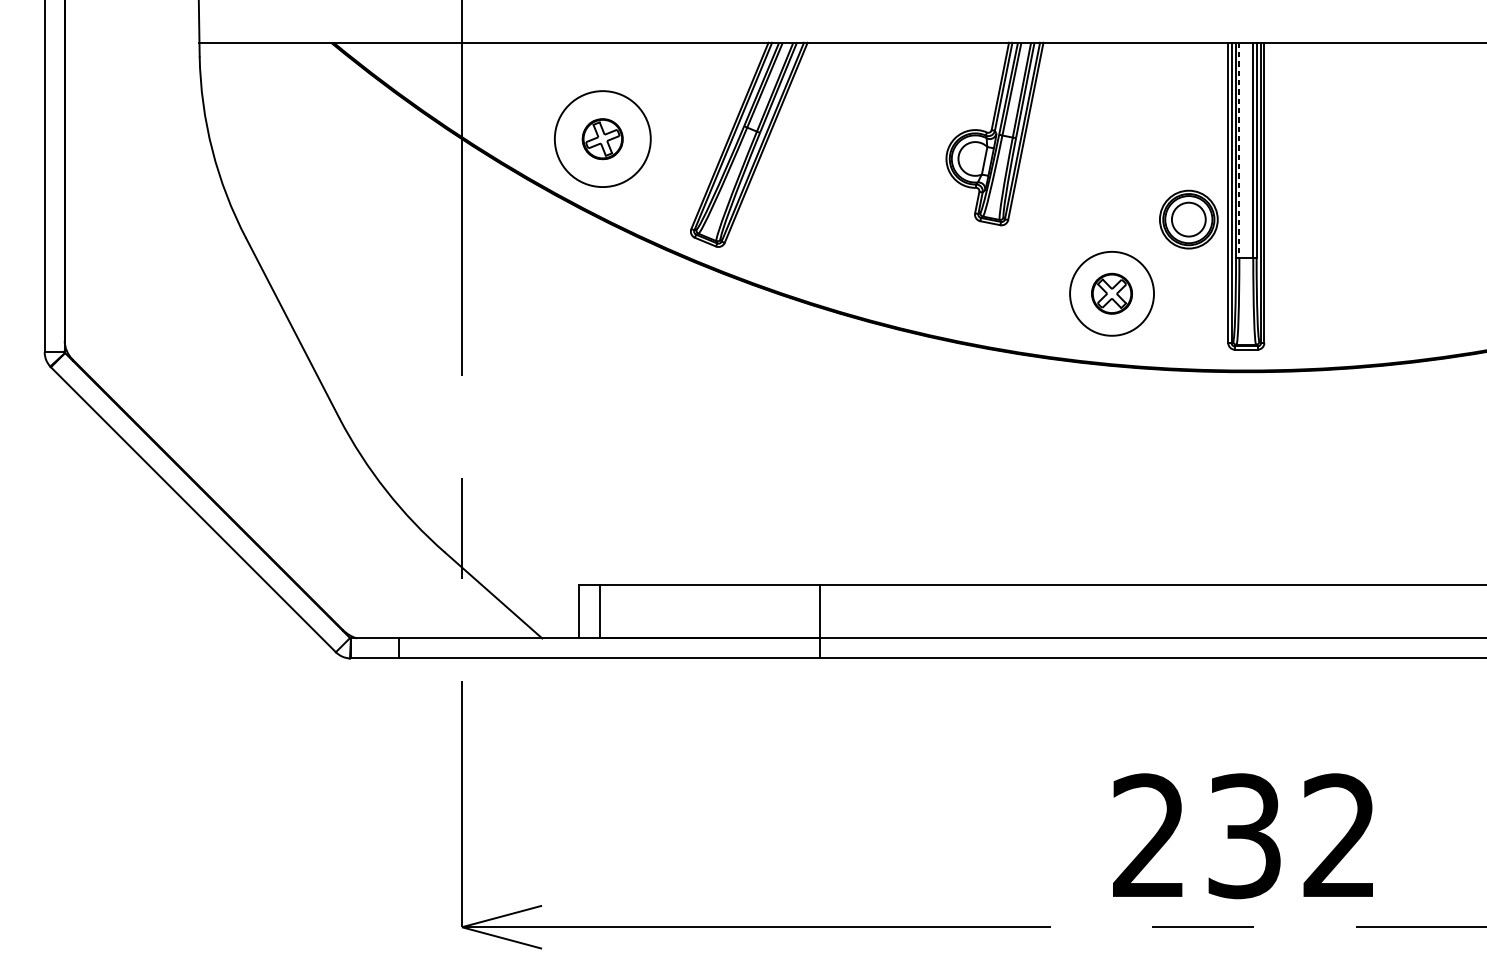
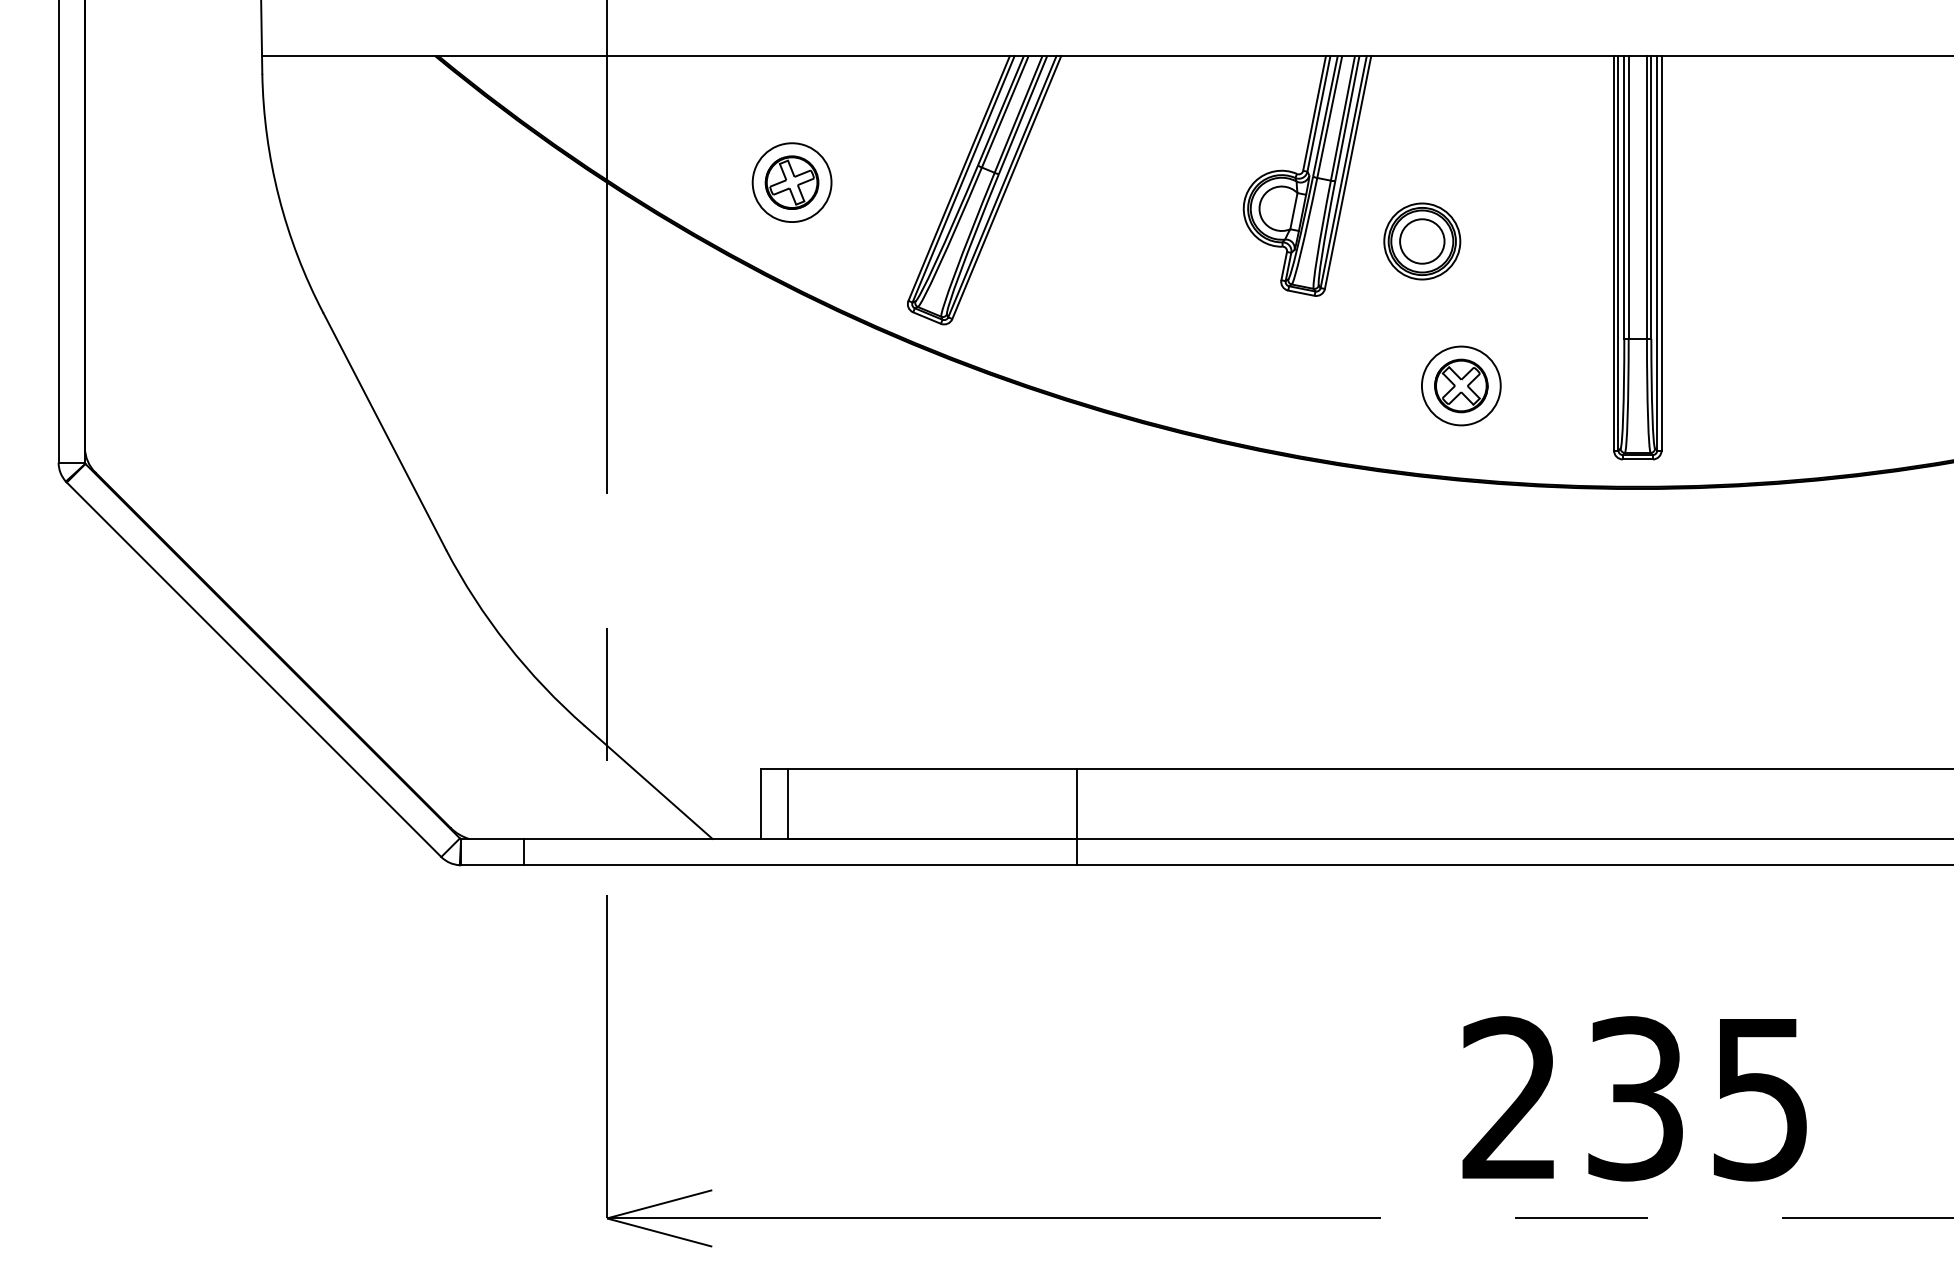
circle: (602, 138) -> (791, 182), size x0.62
line: (1239, 151) -> (1628, 198), dashed -> solid
part: (1189, 219) -> (1422, 241), moved
circle: (1111, 293) -> (1460, 385), size x0.71
text: (1338, 835) -> (1759, 1098), 232 -> 235

